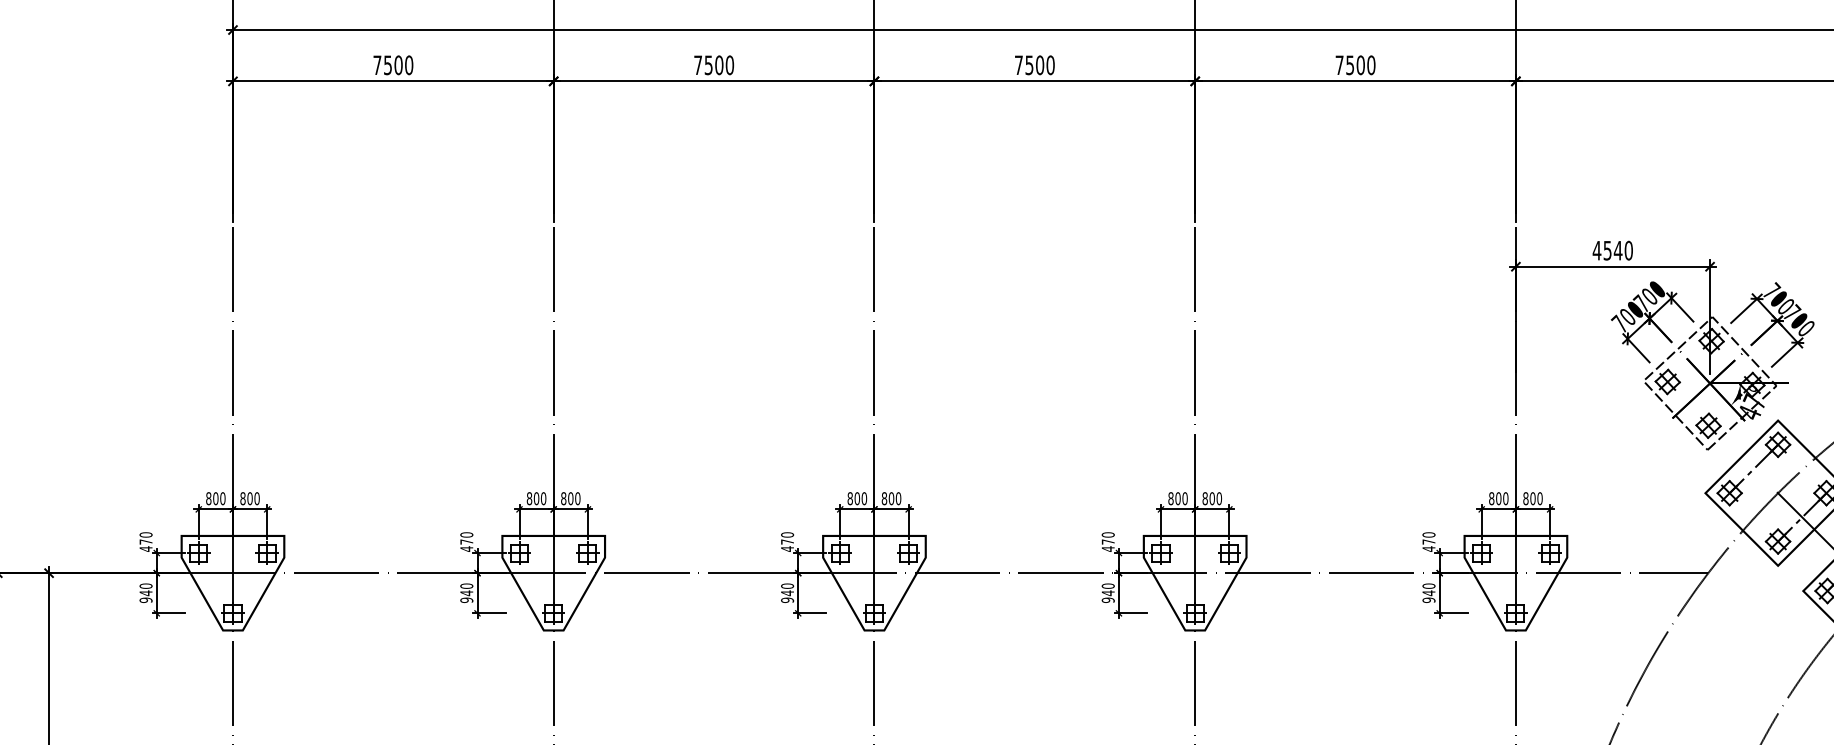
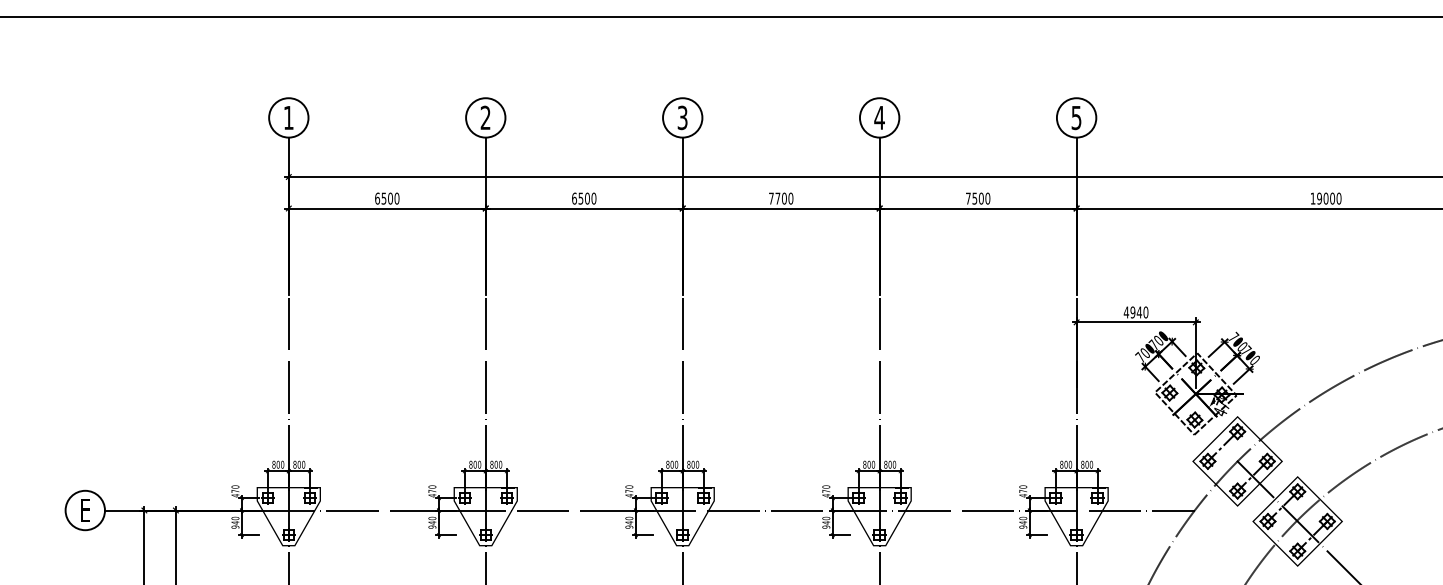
text: (377, 65) -> (377, 198), 7500 -> 6500
text: (698, 65) -> (574, 198), 7500 -> 6500
text: (1028, 65) -> (777, 198), 7500 -> 7700
text: (1606, 250) -> (1132, 312), 4540 -> 4940

